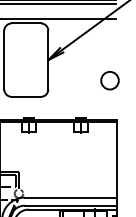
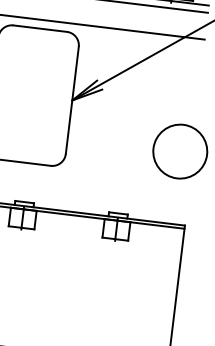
circle: (109, 80) -> (179, 151), size x1.67

